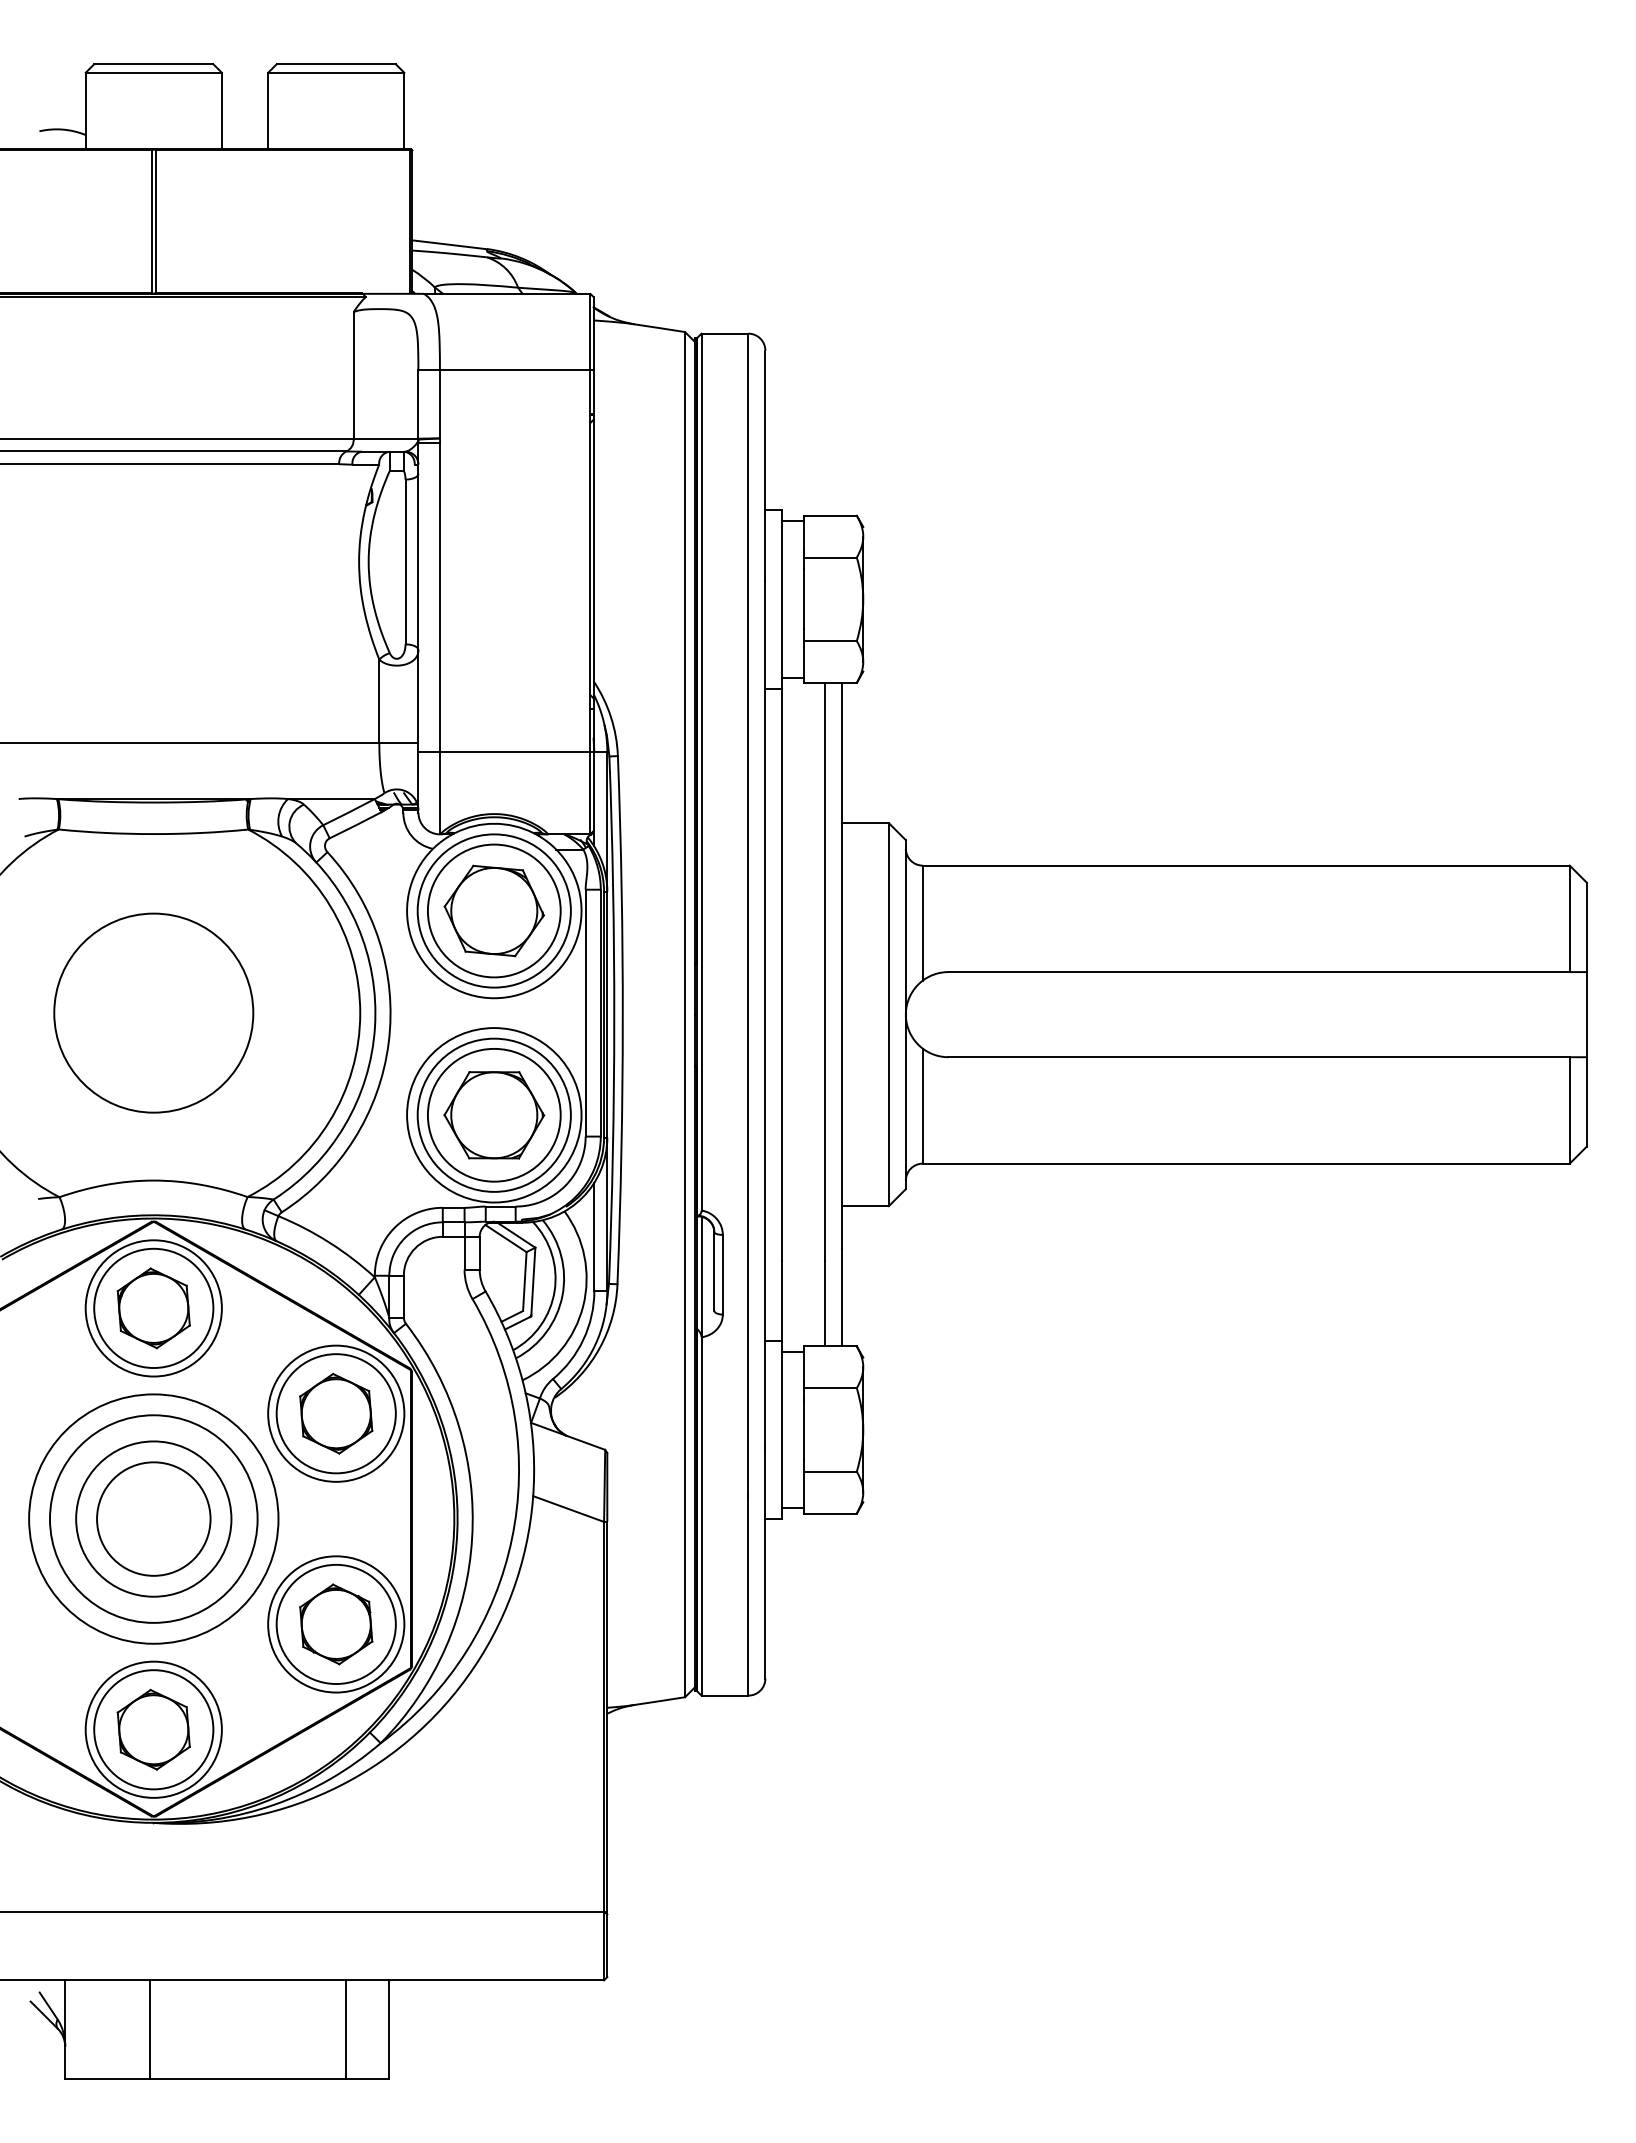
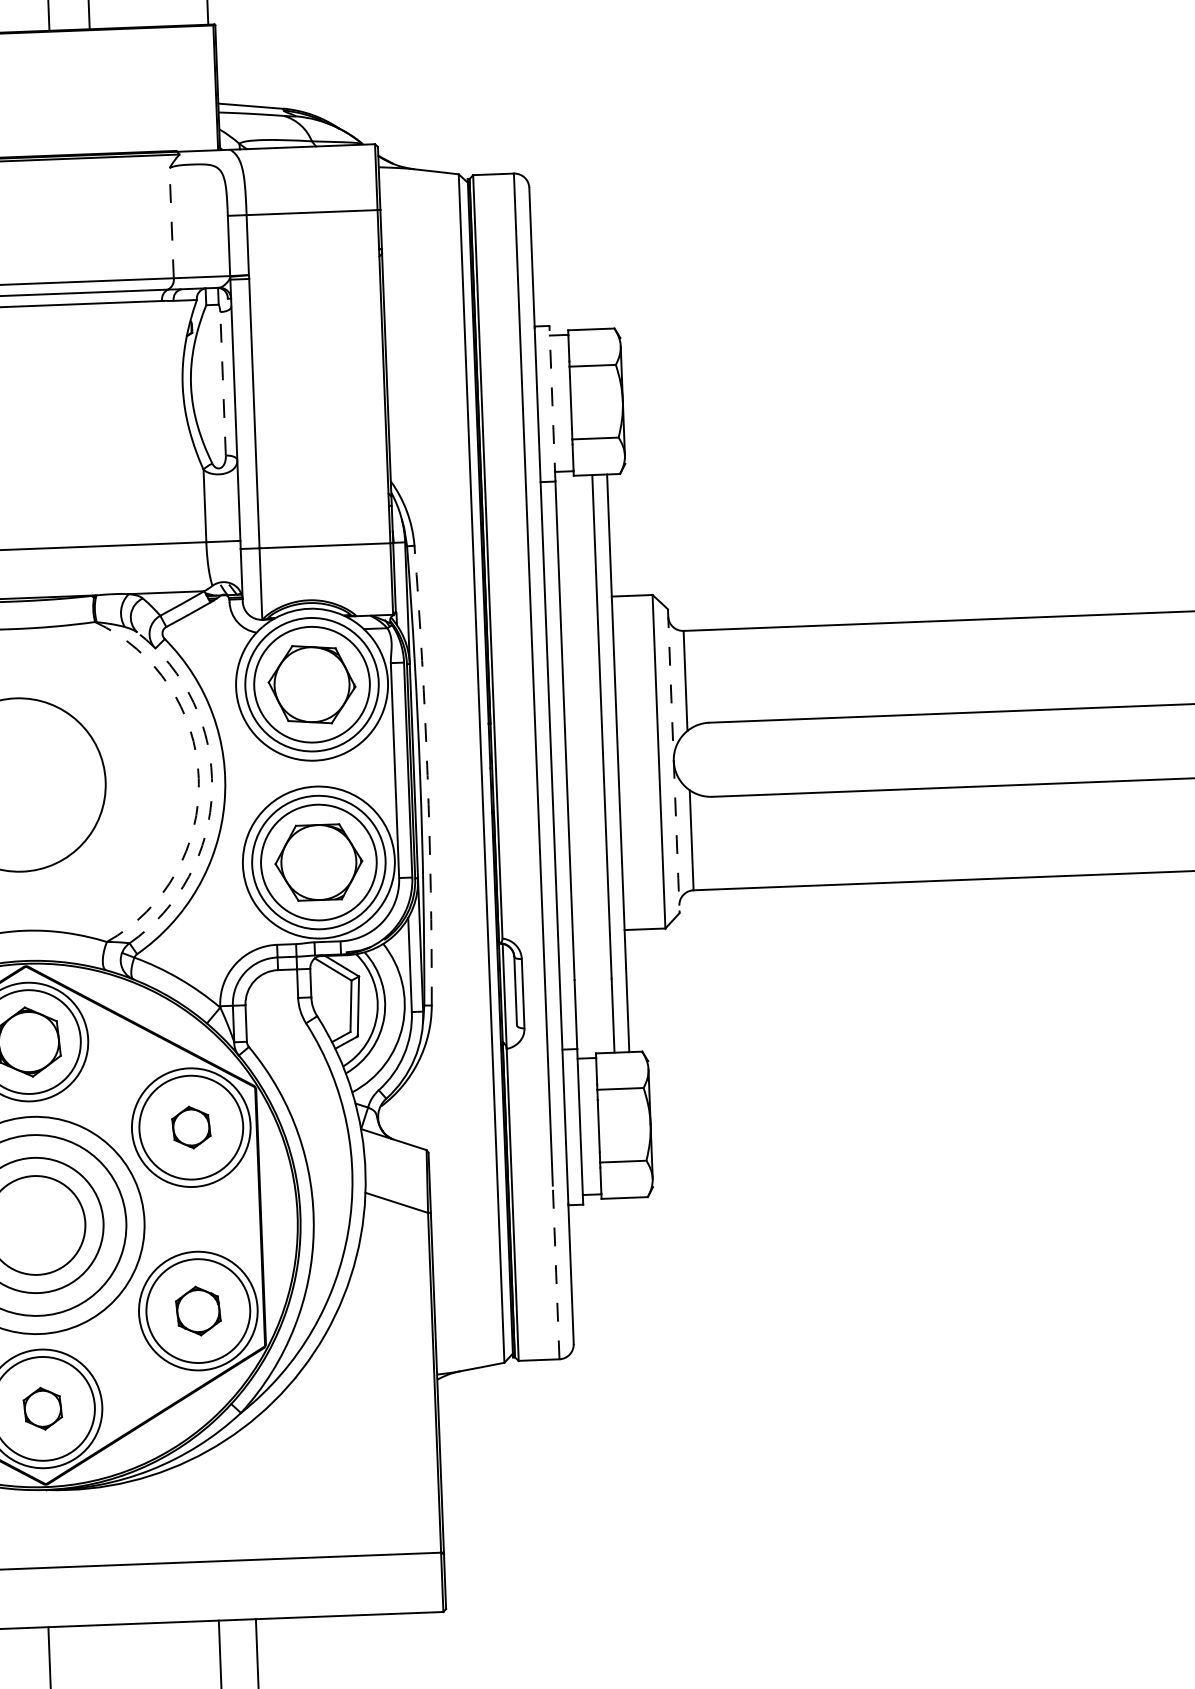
line: (353, 374) -> (171, 222), solid -> dashed
line: (405, 561) -> (223, 383), solid -> dashed
line: (782, 598) -> (552, 403), solid -> dashed
arc: (360, 1013) -> (199, 778), solid -> dashed
line: (905, 1015) -> (673, 761), solid -> dashed
arc: (622, 1020) -> (427, 775), solid -> dashed
arc: (374, 1027) -> (211, 790), solid -> dashed
part: (336, 1413) -> (191, 1127), size x0.6
line: (748, 1595) -> (556, 1272), solid -> dashed
part: (336, 1624) -> (198, 1311), size x0.7
part: (153, 1729) -> (42, 1408), size x0.6

